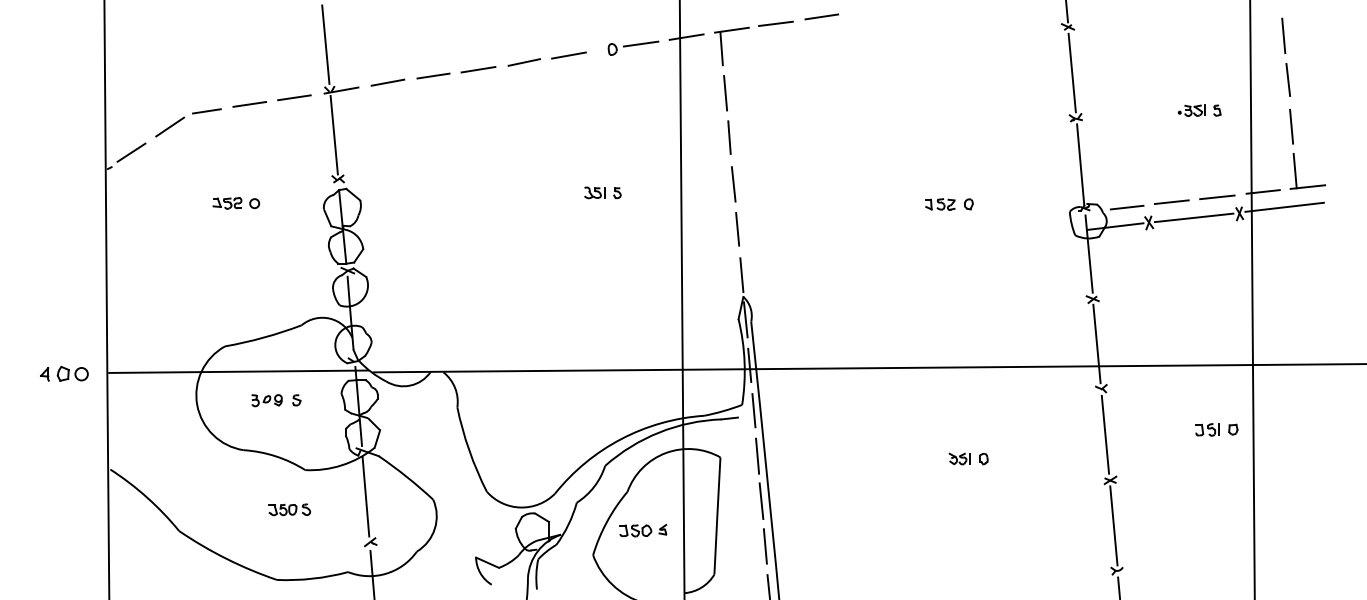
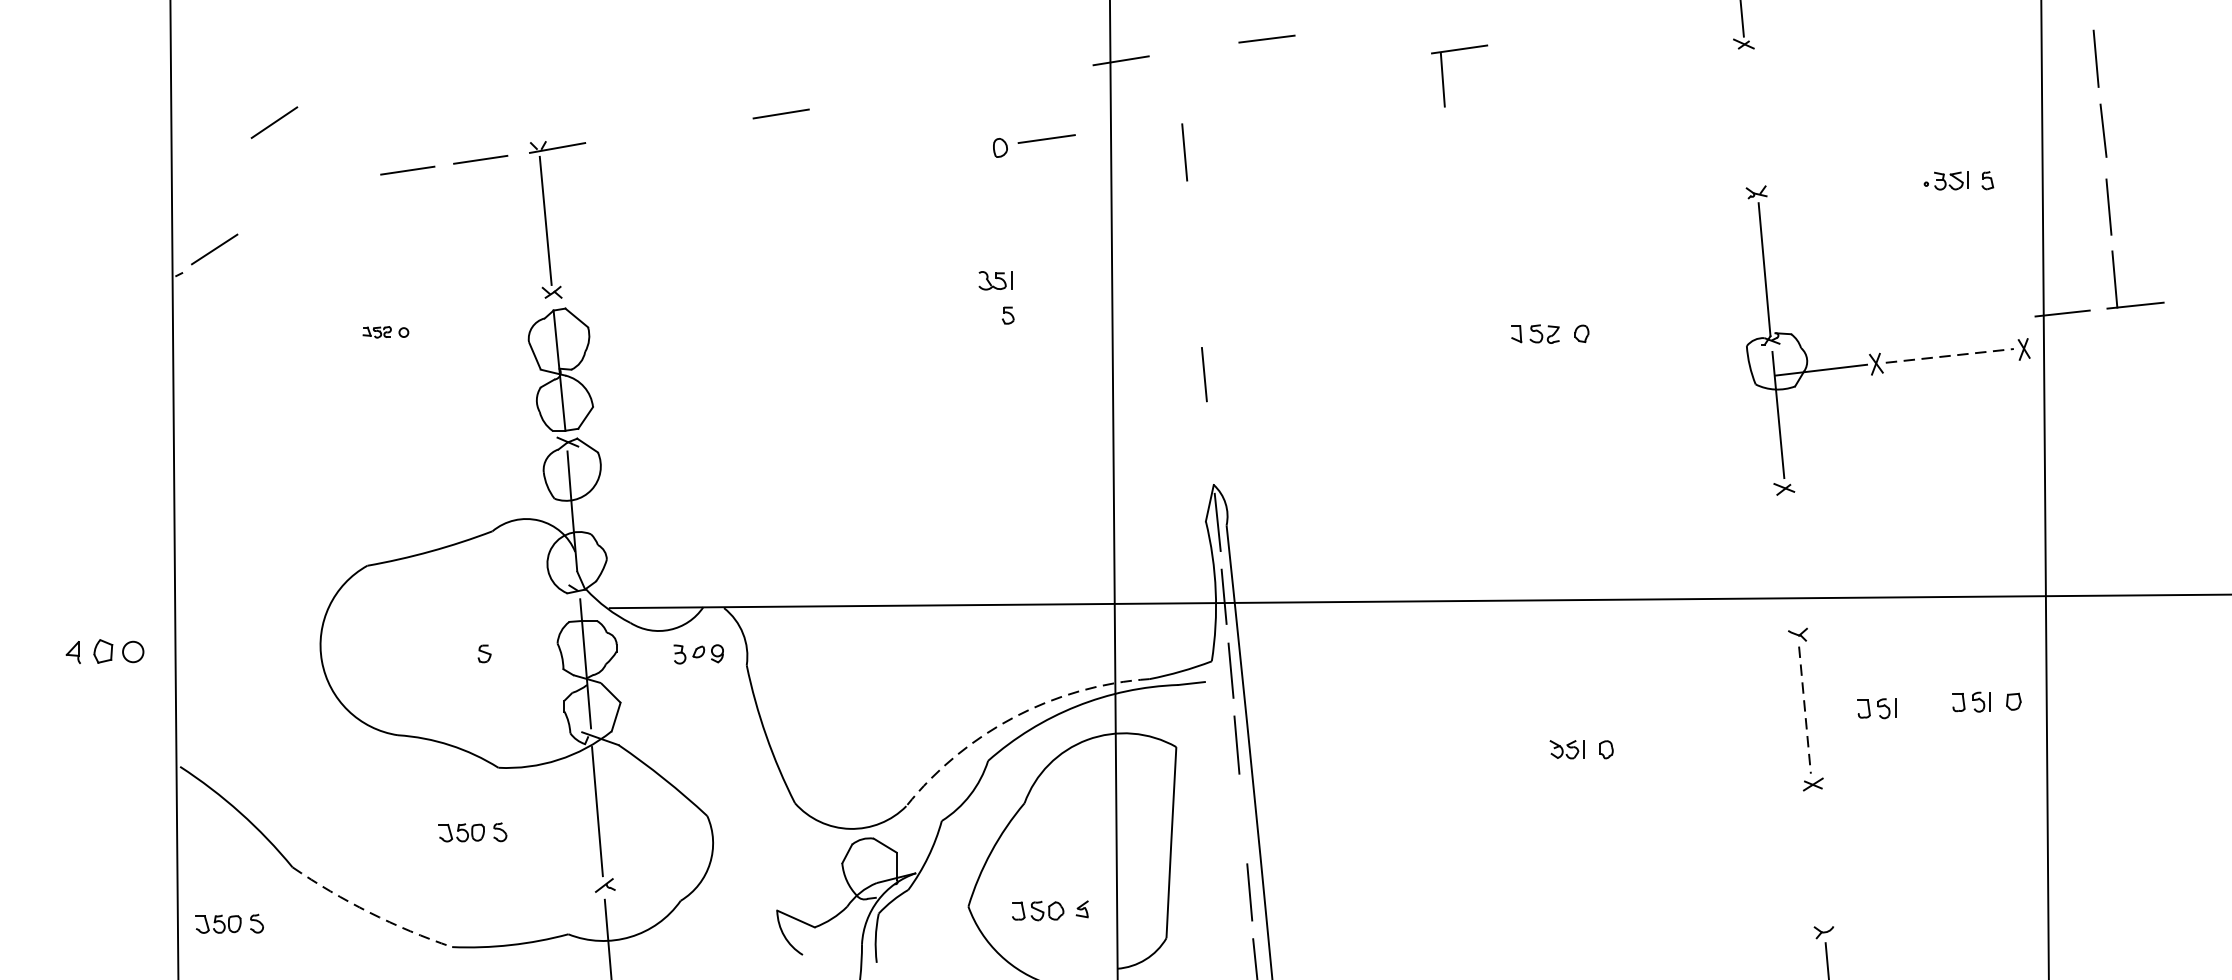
line: (821, 16) -> (1341, 27), removed
line: (325, 44) -> (531, 72), removed
part: (722, 46) -> (1444, 76), moved
part: (633, 47) -> (1034, 144), moved
line: (568, 55) -> (928, 90), removed
line: (524, 62) -> (856, 102), removed
line: (1071, 72) -> (1749, 118), removed
line: (433, 75) -> (707, 123), removed
line: (387, 82) -> (632, 134), removed
line: (206, 111) -> (337, 182), removed
line: (169, 126) -> (273, 121), moved
line: (729, 137) -> (1191, 224), removed
line: (733, 184) -> (1197, 301), removed
part: (594, 192) -> (995, 280), moved
line: (1217, 197) -> (1987, 322), removed
line: (1171, 201) -> (1912, 329), removed
part: (236, 203) -> (386, 332), size x0.6
line: (1284, 206) -> (2097, 337), removed
line: (1126, 207) -> (1839, 338), removed
line: (1194, 217) -> (1950, 355), solid -> dashed
line: (741, 275) -> (1210, 449), removed
line: (1096, 343) -> (1790, 561), removed
line: (238, 371) -> (389, 606), removed
part: (64, 373) -> (105, 650), moved
part: (266, 400) -> (697, 654), moved
part: (1149, 433) -> (1876, 707), added
line: (1105, 435) -> (1805, 711), solid -> dashed
arc: (621, 439) -> (1014, 717), solid -> dashed
line: (761, 500) -> (1243, 817), removed
line: (1113, 525) -> (1818, 858), removed
part: (643, 530) -> (1050, 910), moved
arc: (226, 558) -> (369, 912), solid -> dashed
part: (140, 565) -> (229, 923), added

